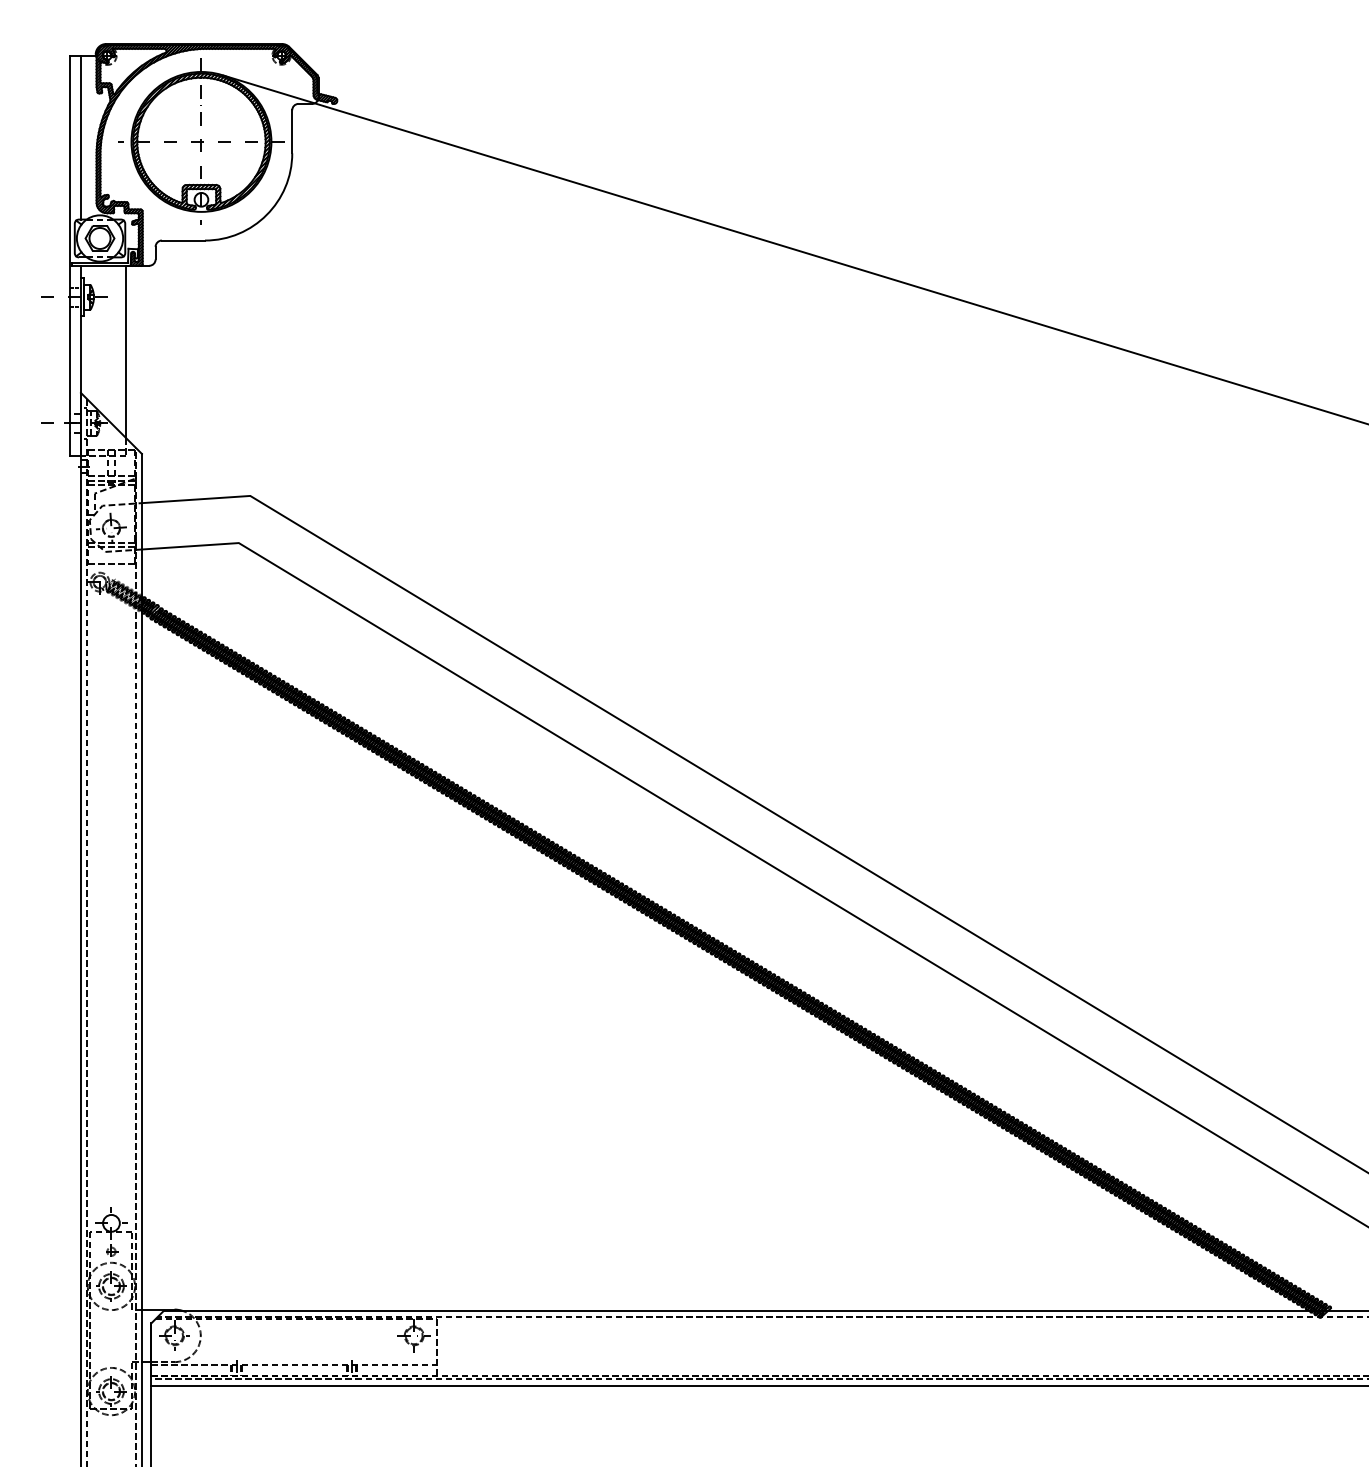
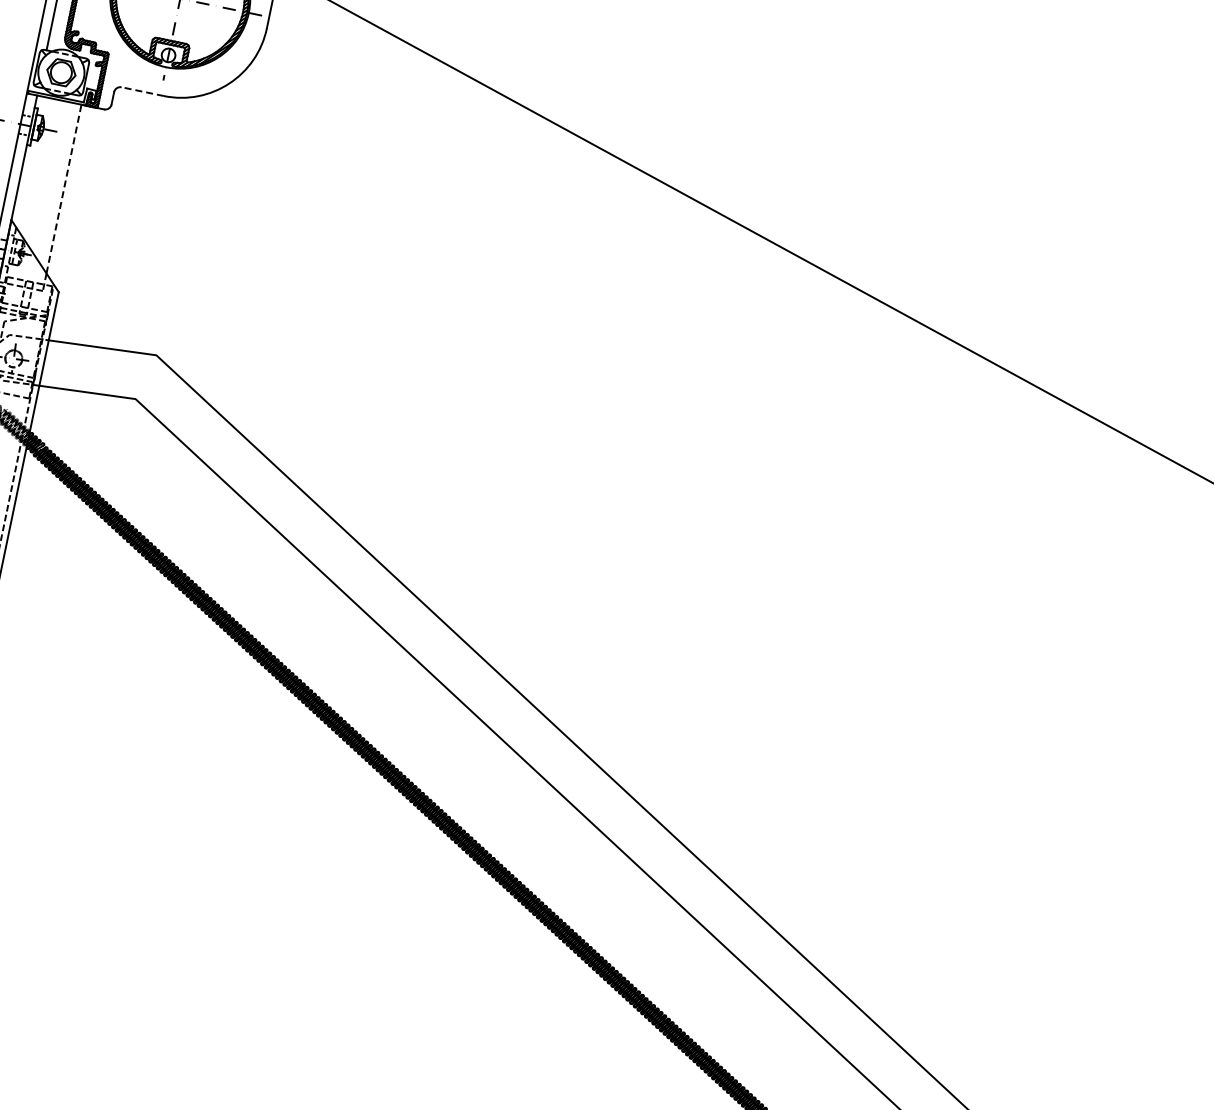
line: (183, 240) -> (142, 91), solid -> dashed
line: (126, 351) -> (64, 188), solid -> dashed

